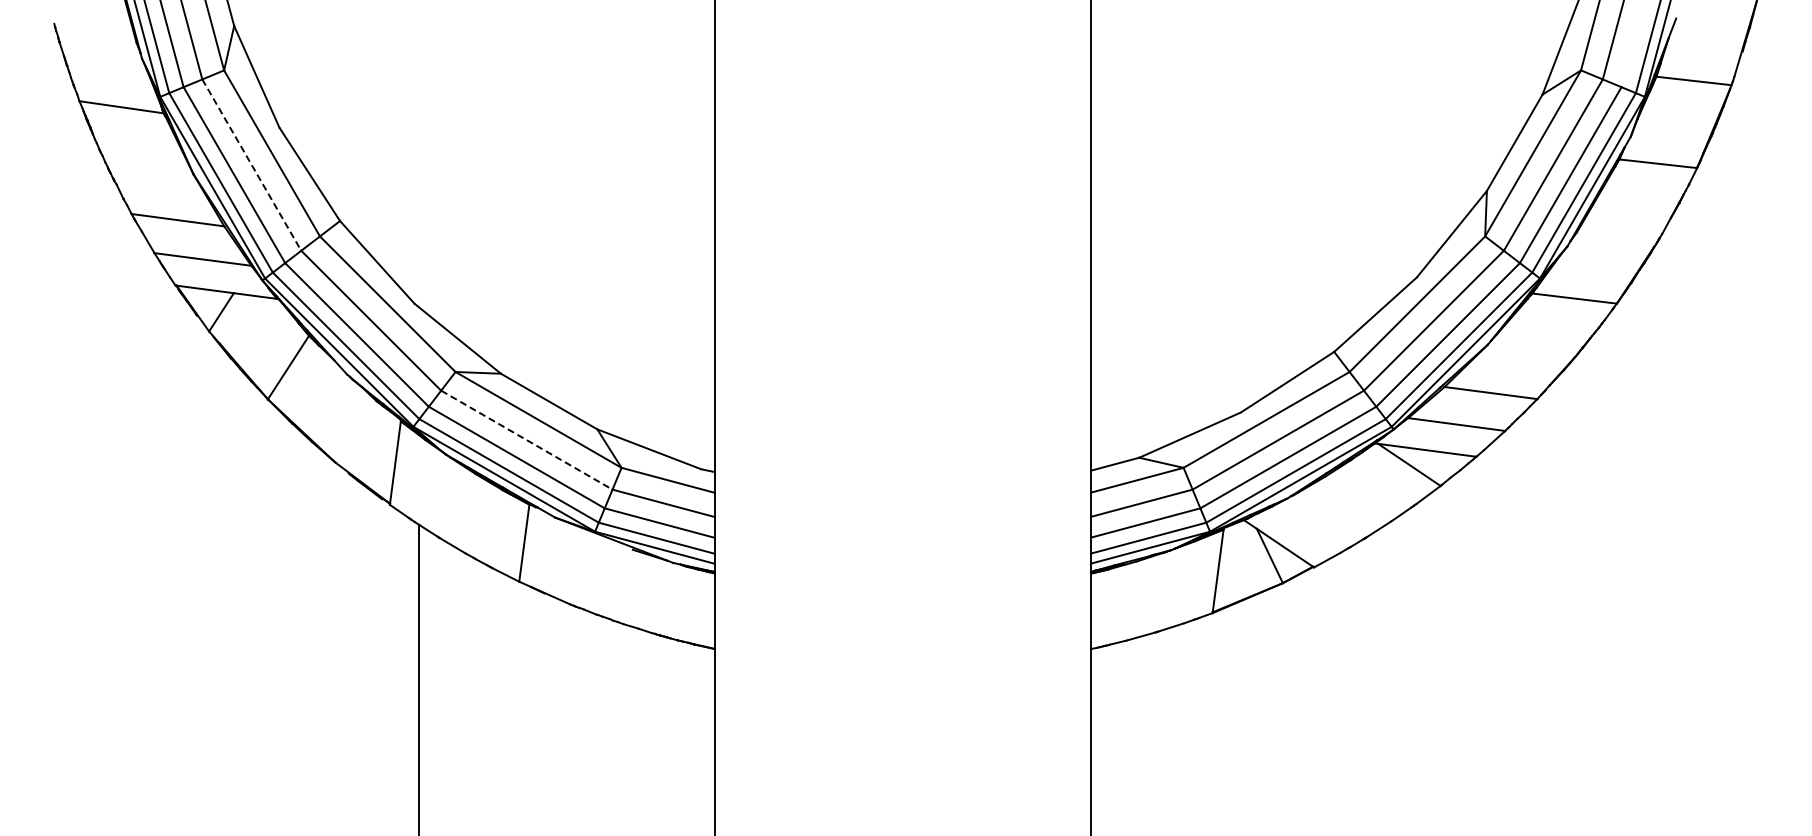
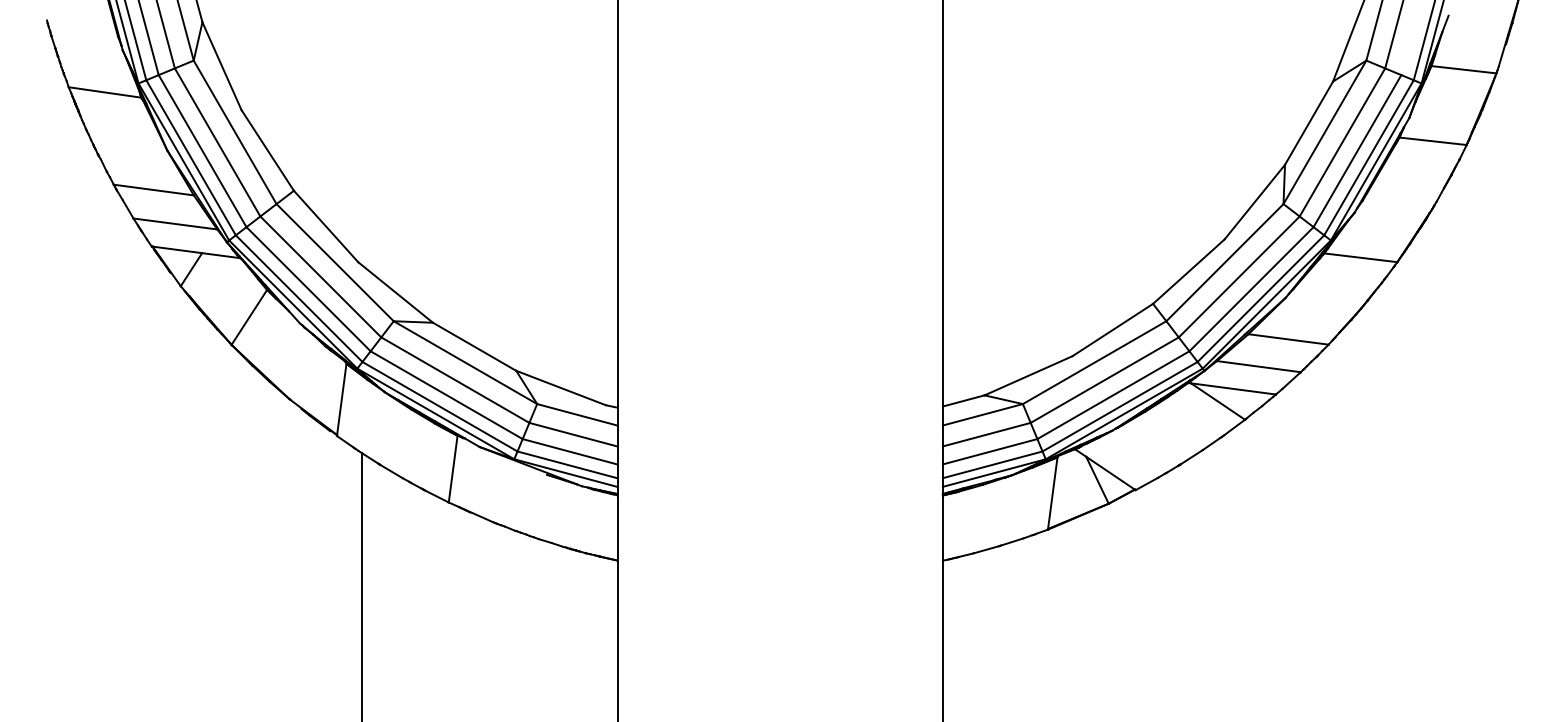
line: (251, 165) -> (217, 142), dashed -> solid
line: (526, 440) -> (455, 380), dashed -> solid

